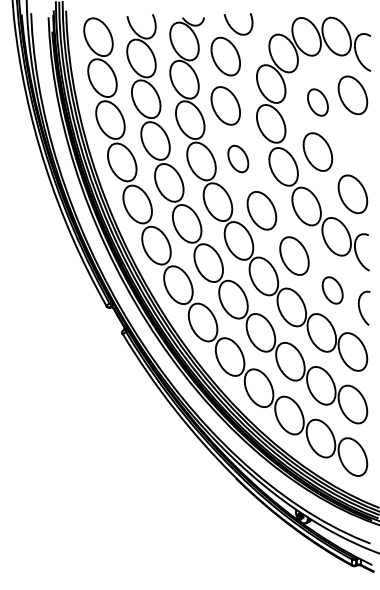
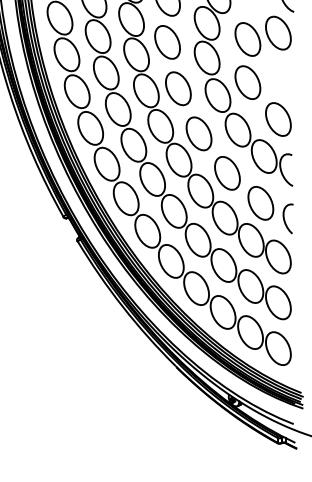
part: (317, 102) -> (247, 39), size x1.43
part: (238, 158) -> (178, 88), size x1.43
part: (332, 290) -> (260, 203), size x1.43

